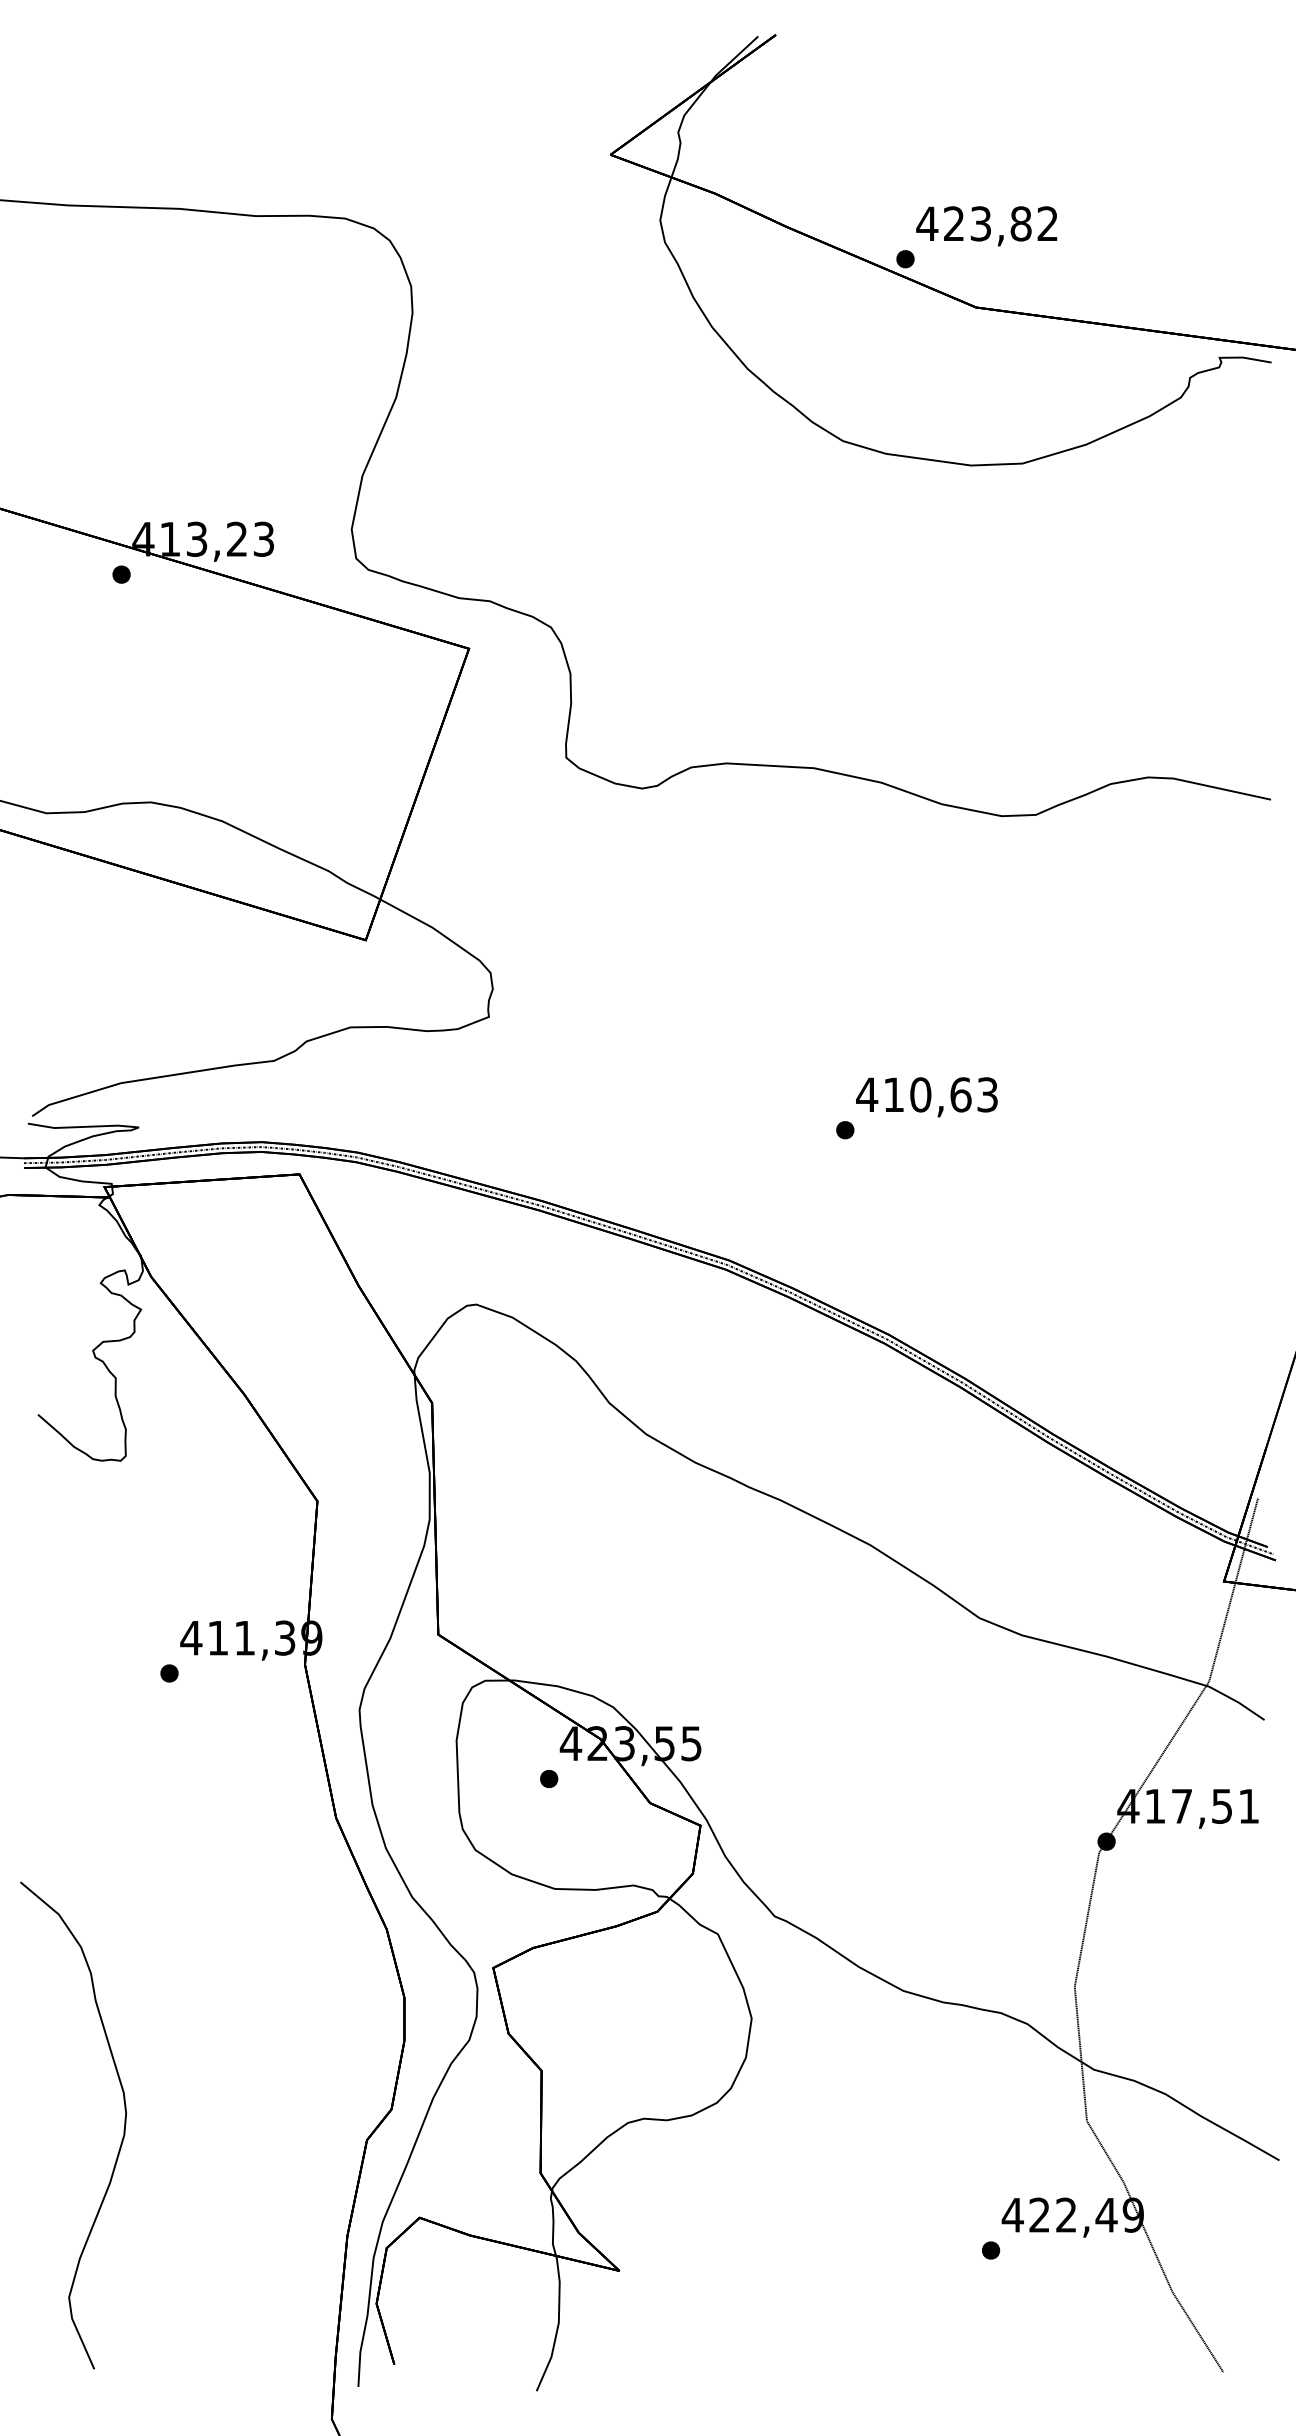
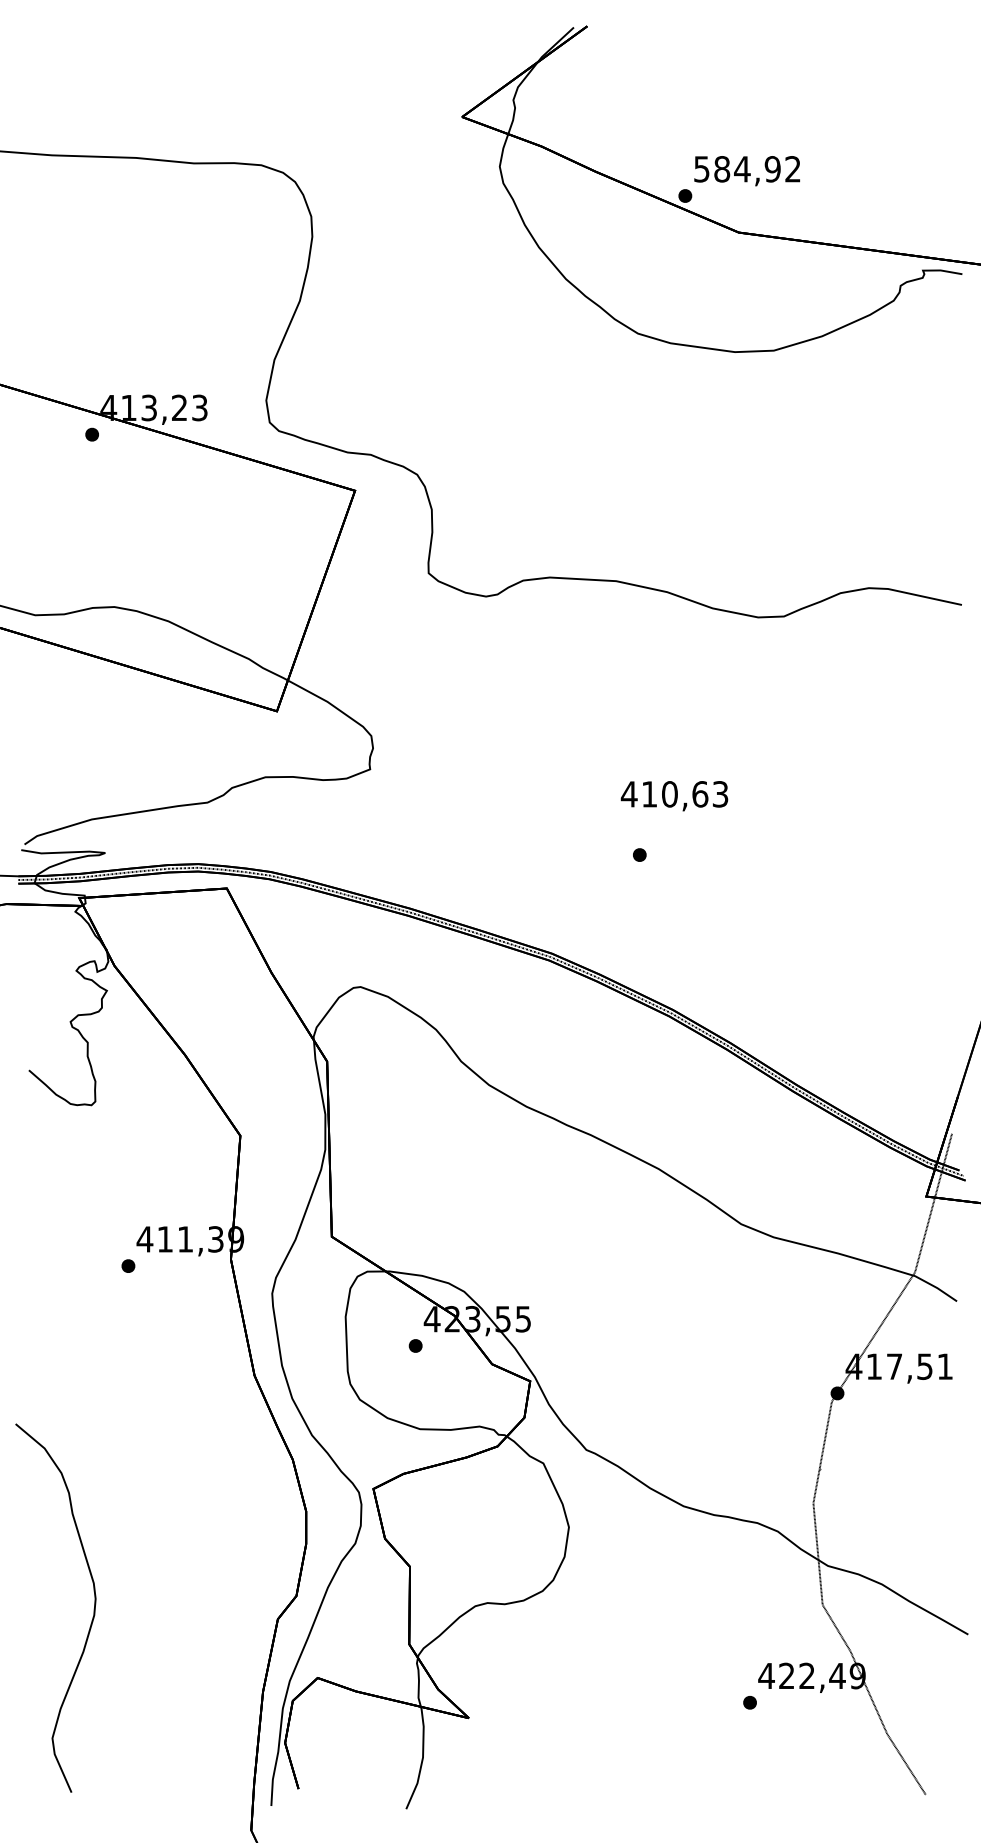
text: (973, 224) -> (736, 169), 423,82 -> 584,92
text: (926, 1097) -> (674, 796), moved

